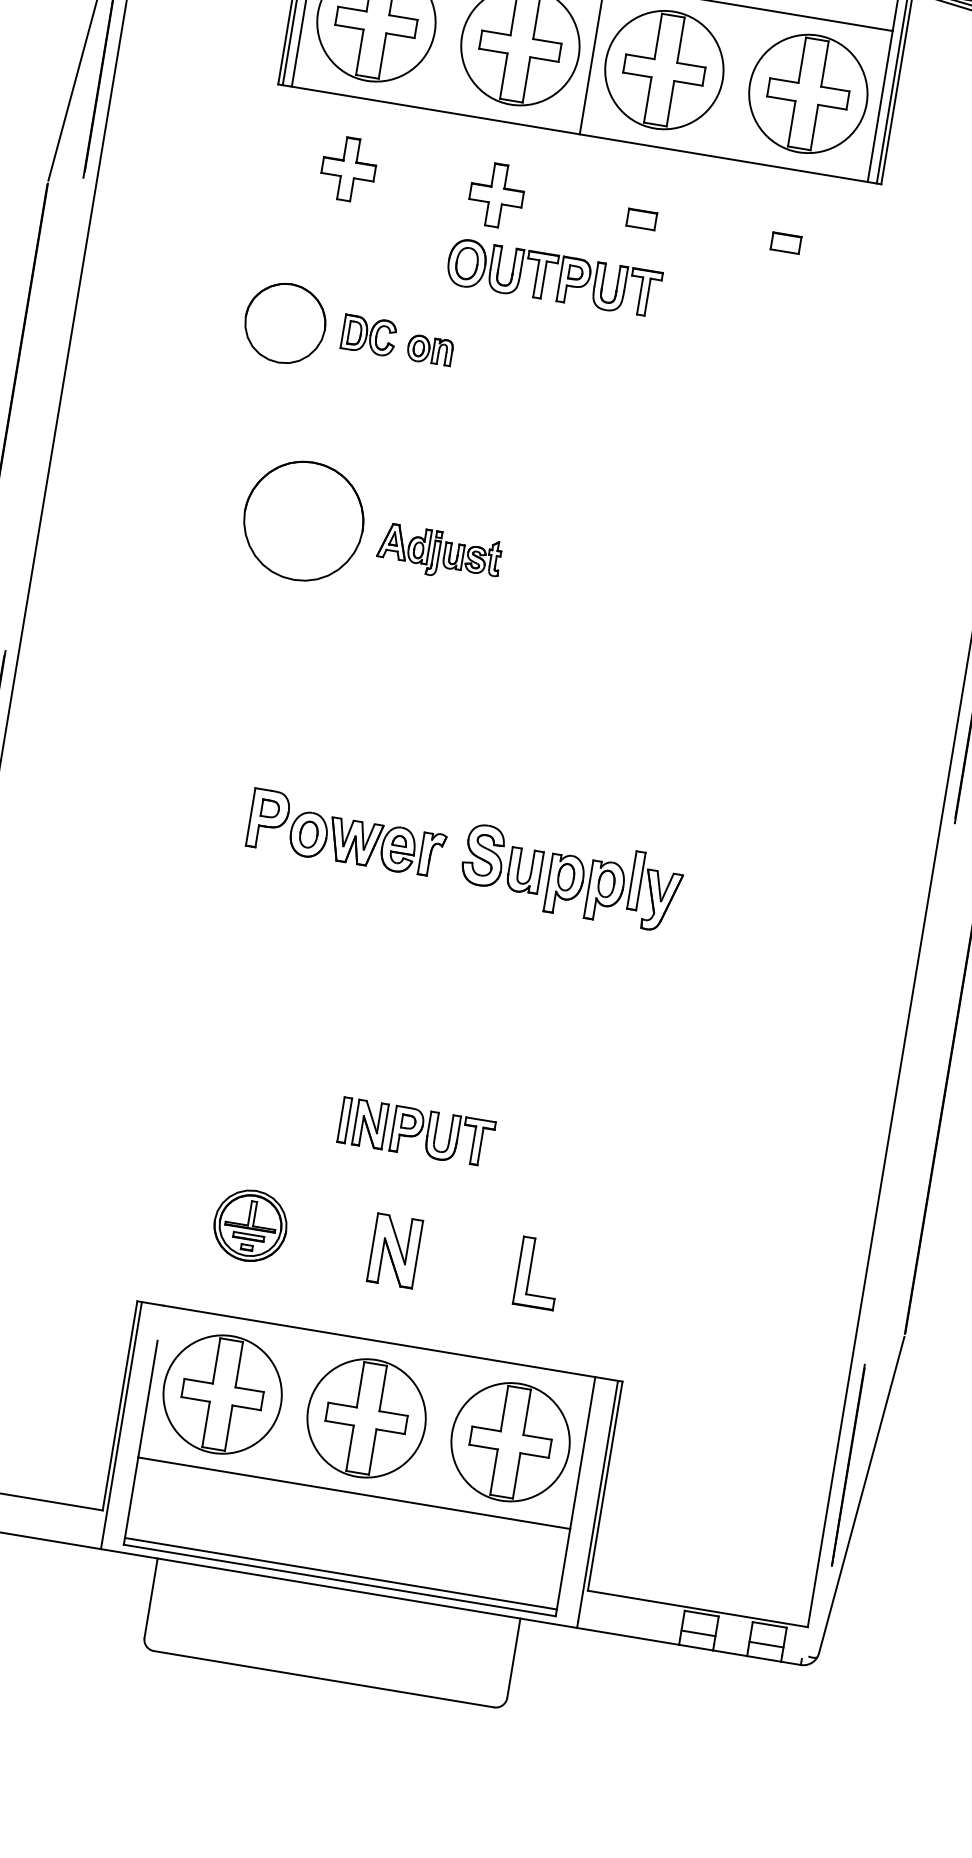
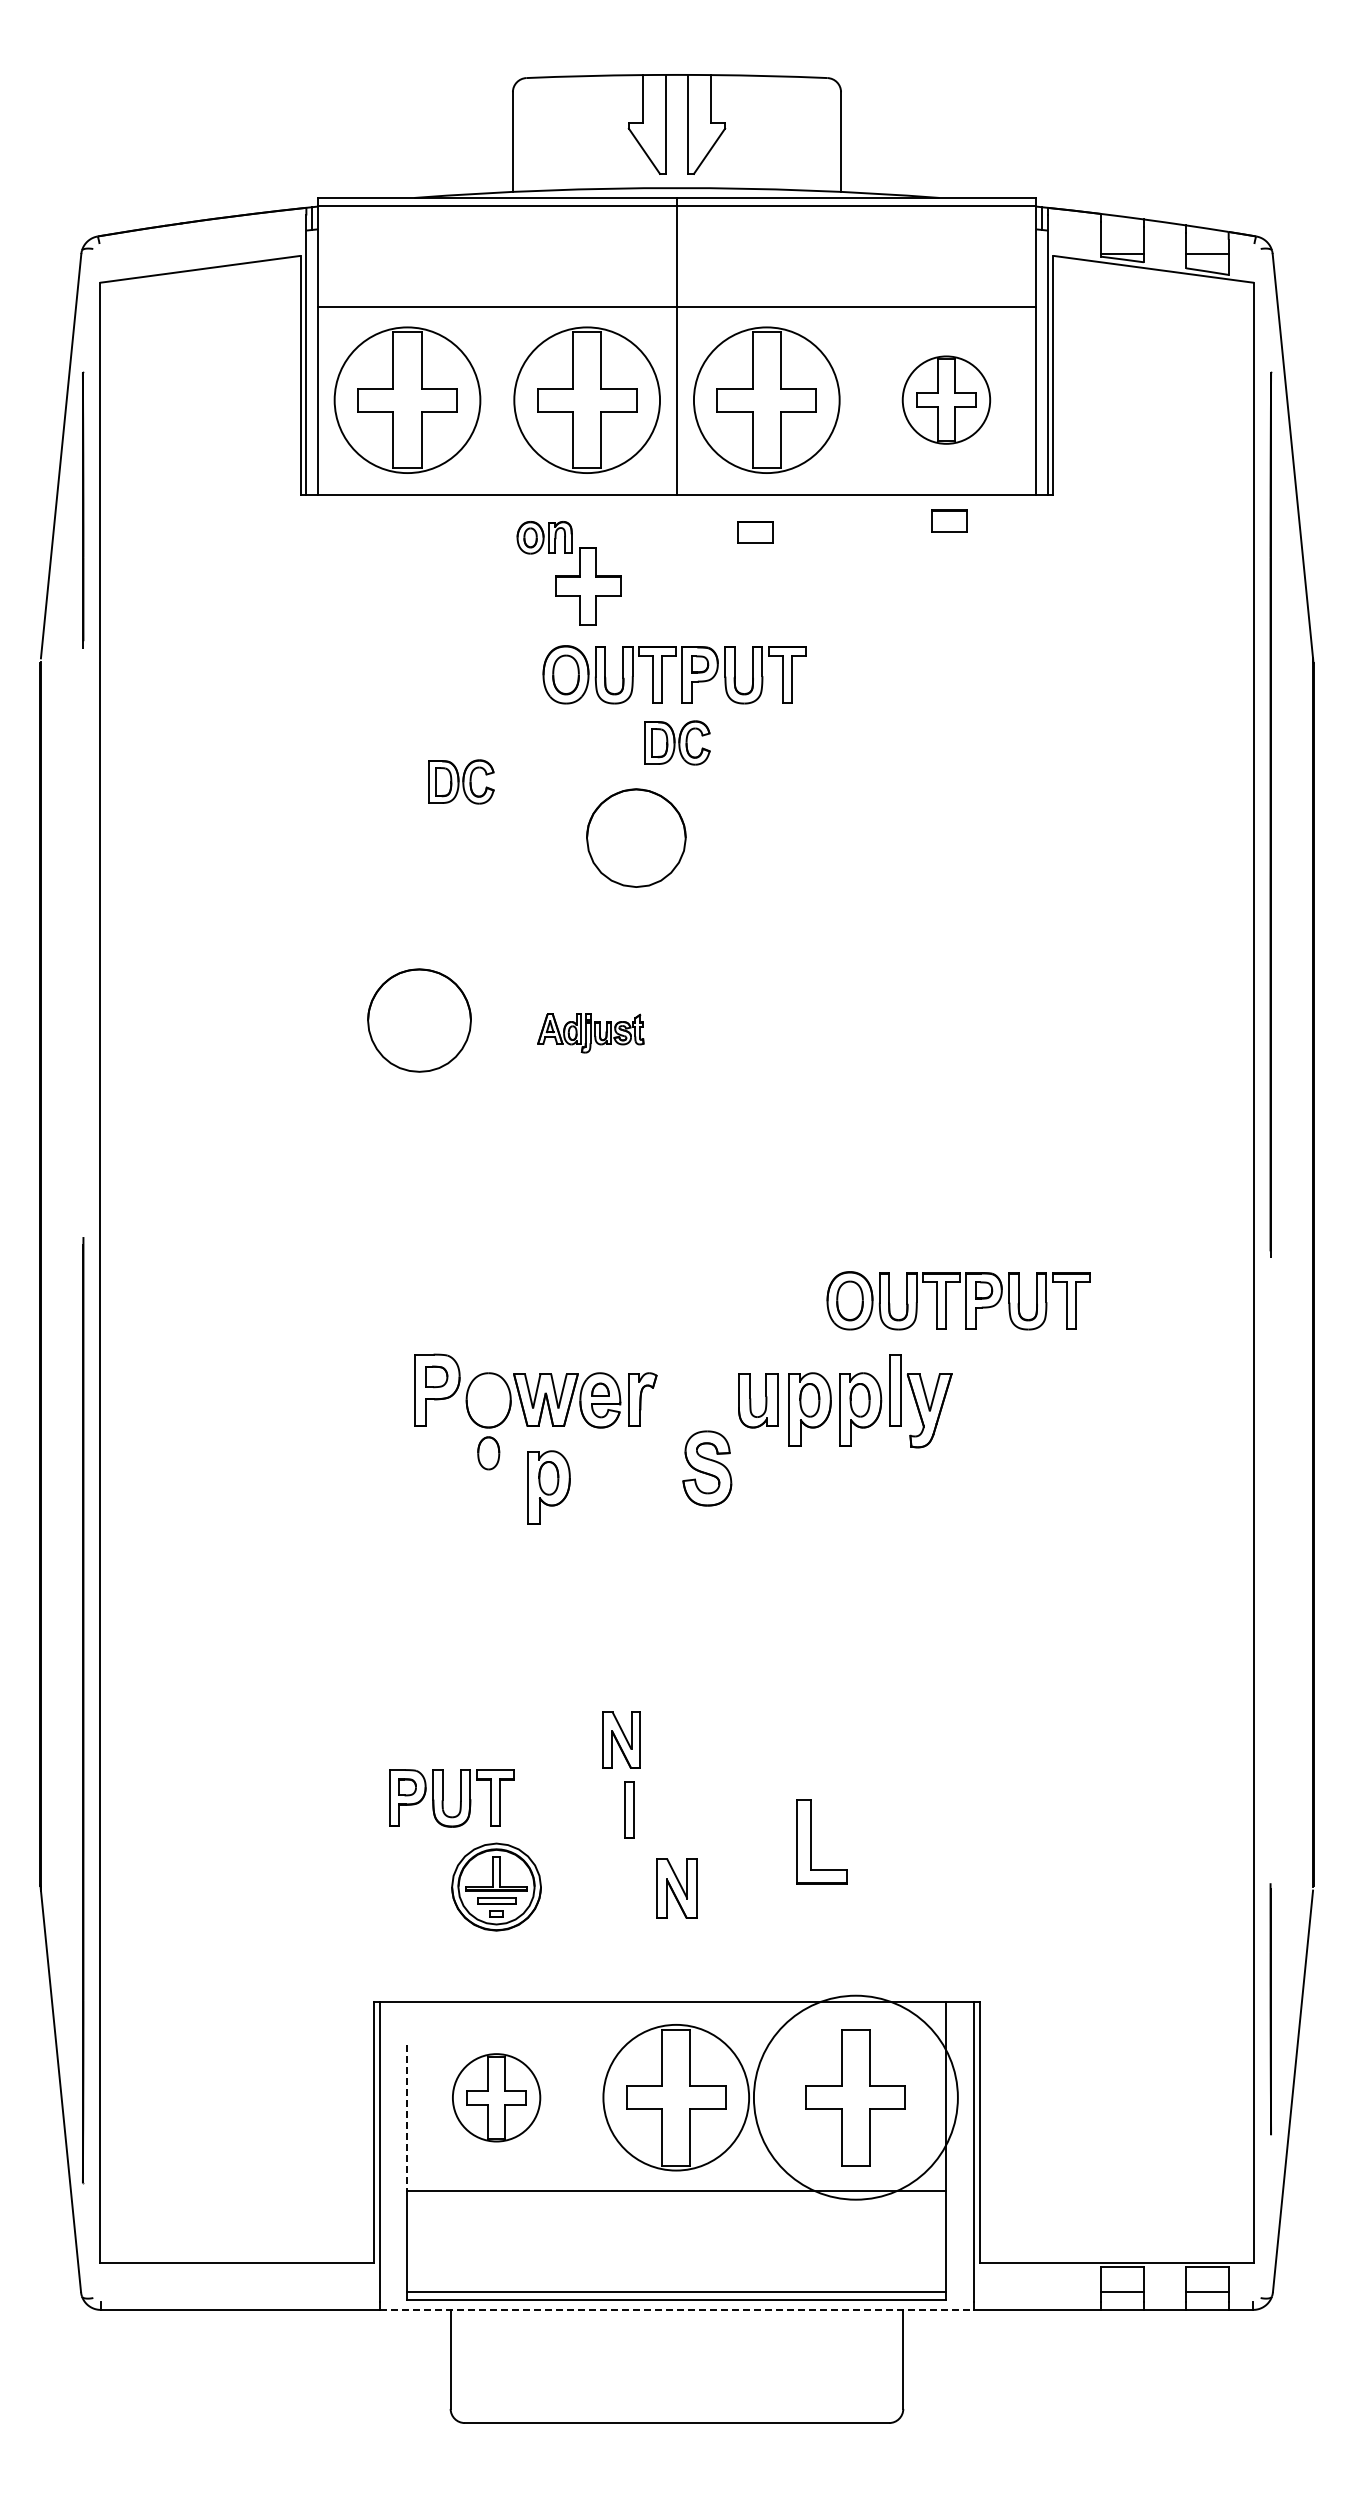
part: (808, 93) -> (946, 399), size x0.6
part: (348, 169) -> (403, 584), removed
part: (641, 219) -> (755, 532), moved
part: (786, 242) -> (949, 520), moved
part: (285, 322) -> (636, 837), moved
part: (547, 332) -> (677, 742), added
part: (430, 350) -> (544, 537), moved
part: (303, 521) -> (419, 1020), size x0.7
part: (439, 554) -> (590, 1033), size x0.7
part: (704, 817) -> (965, 1300), added
part: (308, 834) -> (488, 1453), moved
part: (483, 855) -> (707, 1468), moved
part: (345, 912) -> (548, 1487), added
part: (344, 1119) -> (629, 1809), moved
part: (435, 1135) -> (443, 1798), moved
part: (394, 1250) -> (676, 1888), size x0.7
part: (530, 1271) -> (811, 1841), moved
part: (222, 1394) -> (496, 2097), size x0.6
line: (147, 1399) -> (406, 2118), solid -> dashed
circle: (510, 1442) -> (855, 2097), size x1.4
line: (848, 1465) -> (1270, 2009), moved
line: (339, 1588) -> (677, 2309), solid -> dashed

